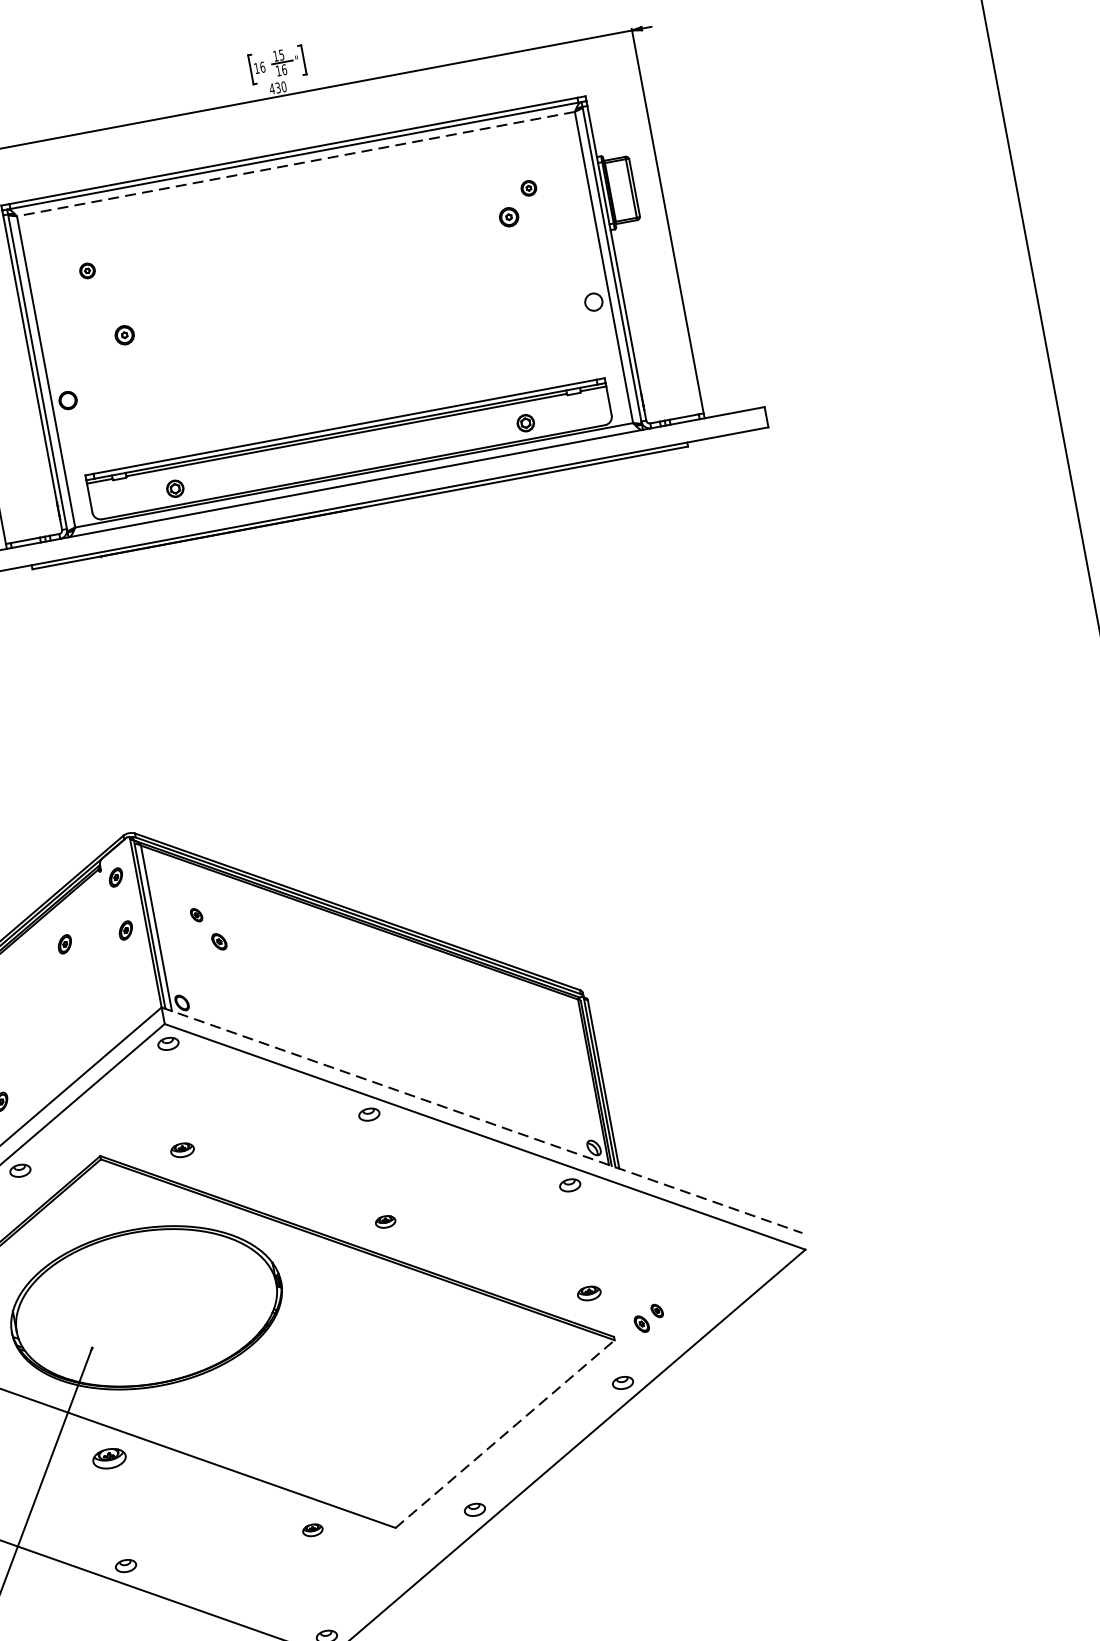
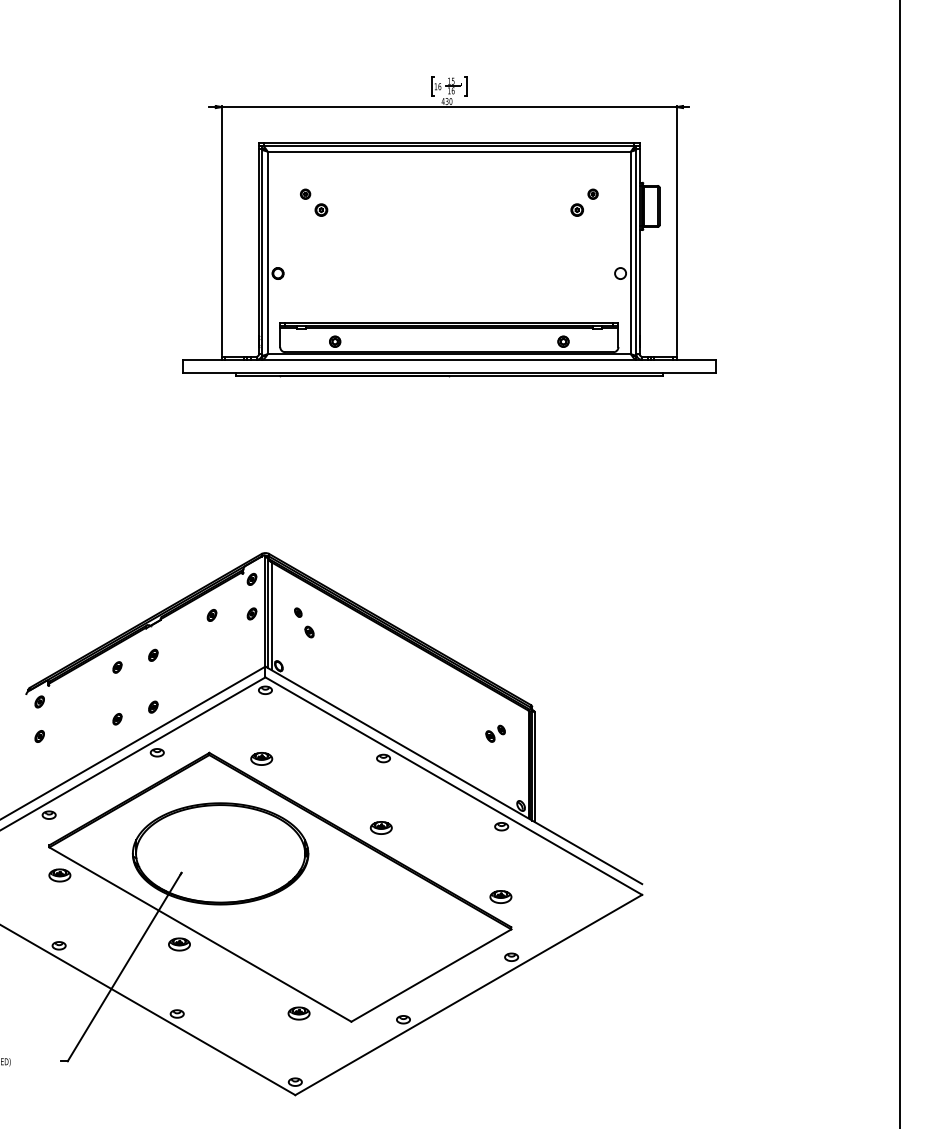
line: (296, 163) -> (449, 151), dashed -> solid
part: (124, 334) -> (321, 209), moved
line: (481, 1120) -> (453, 775), dashed -> solid
part: (181, 1149) -> (261, 758), size x1.43
part: (384, 1221) -> (380, 827), size x1.67
part: (588, 1292) -> (500, 896), size x1.43
part: (648, 1318) -> (495, 733), moved
line: (505, 1433) -> (431, 975), dashed -> solid
part: (312, 1530) -> (298, 1013), size x1.67

